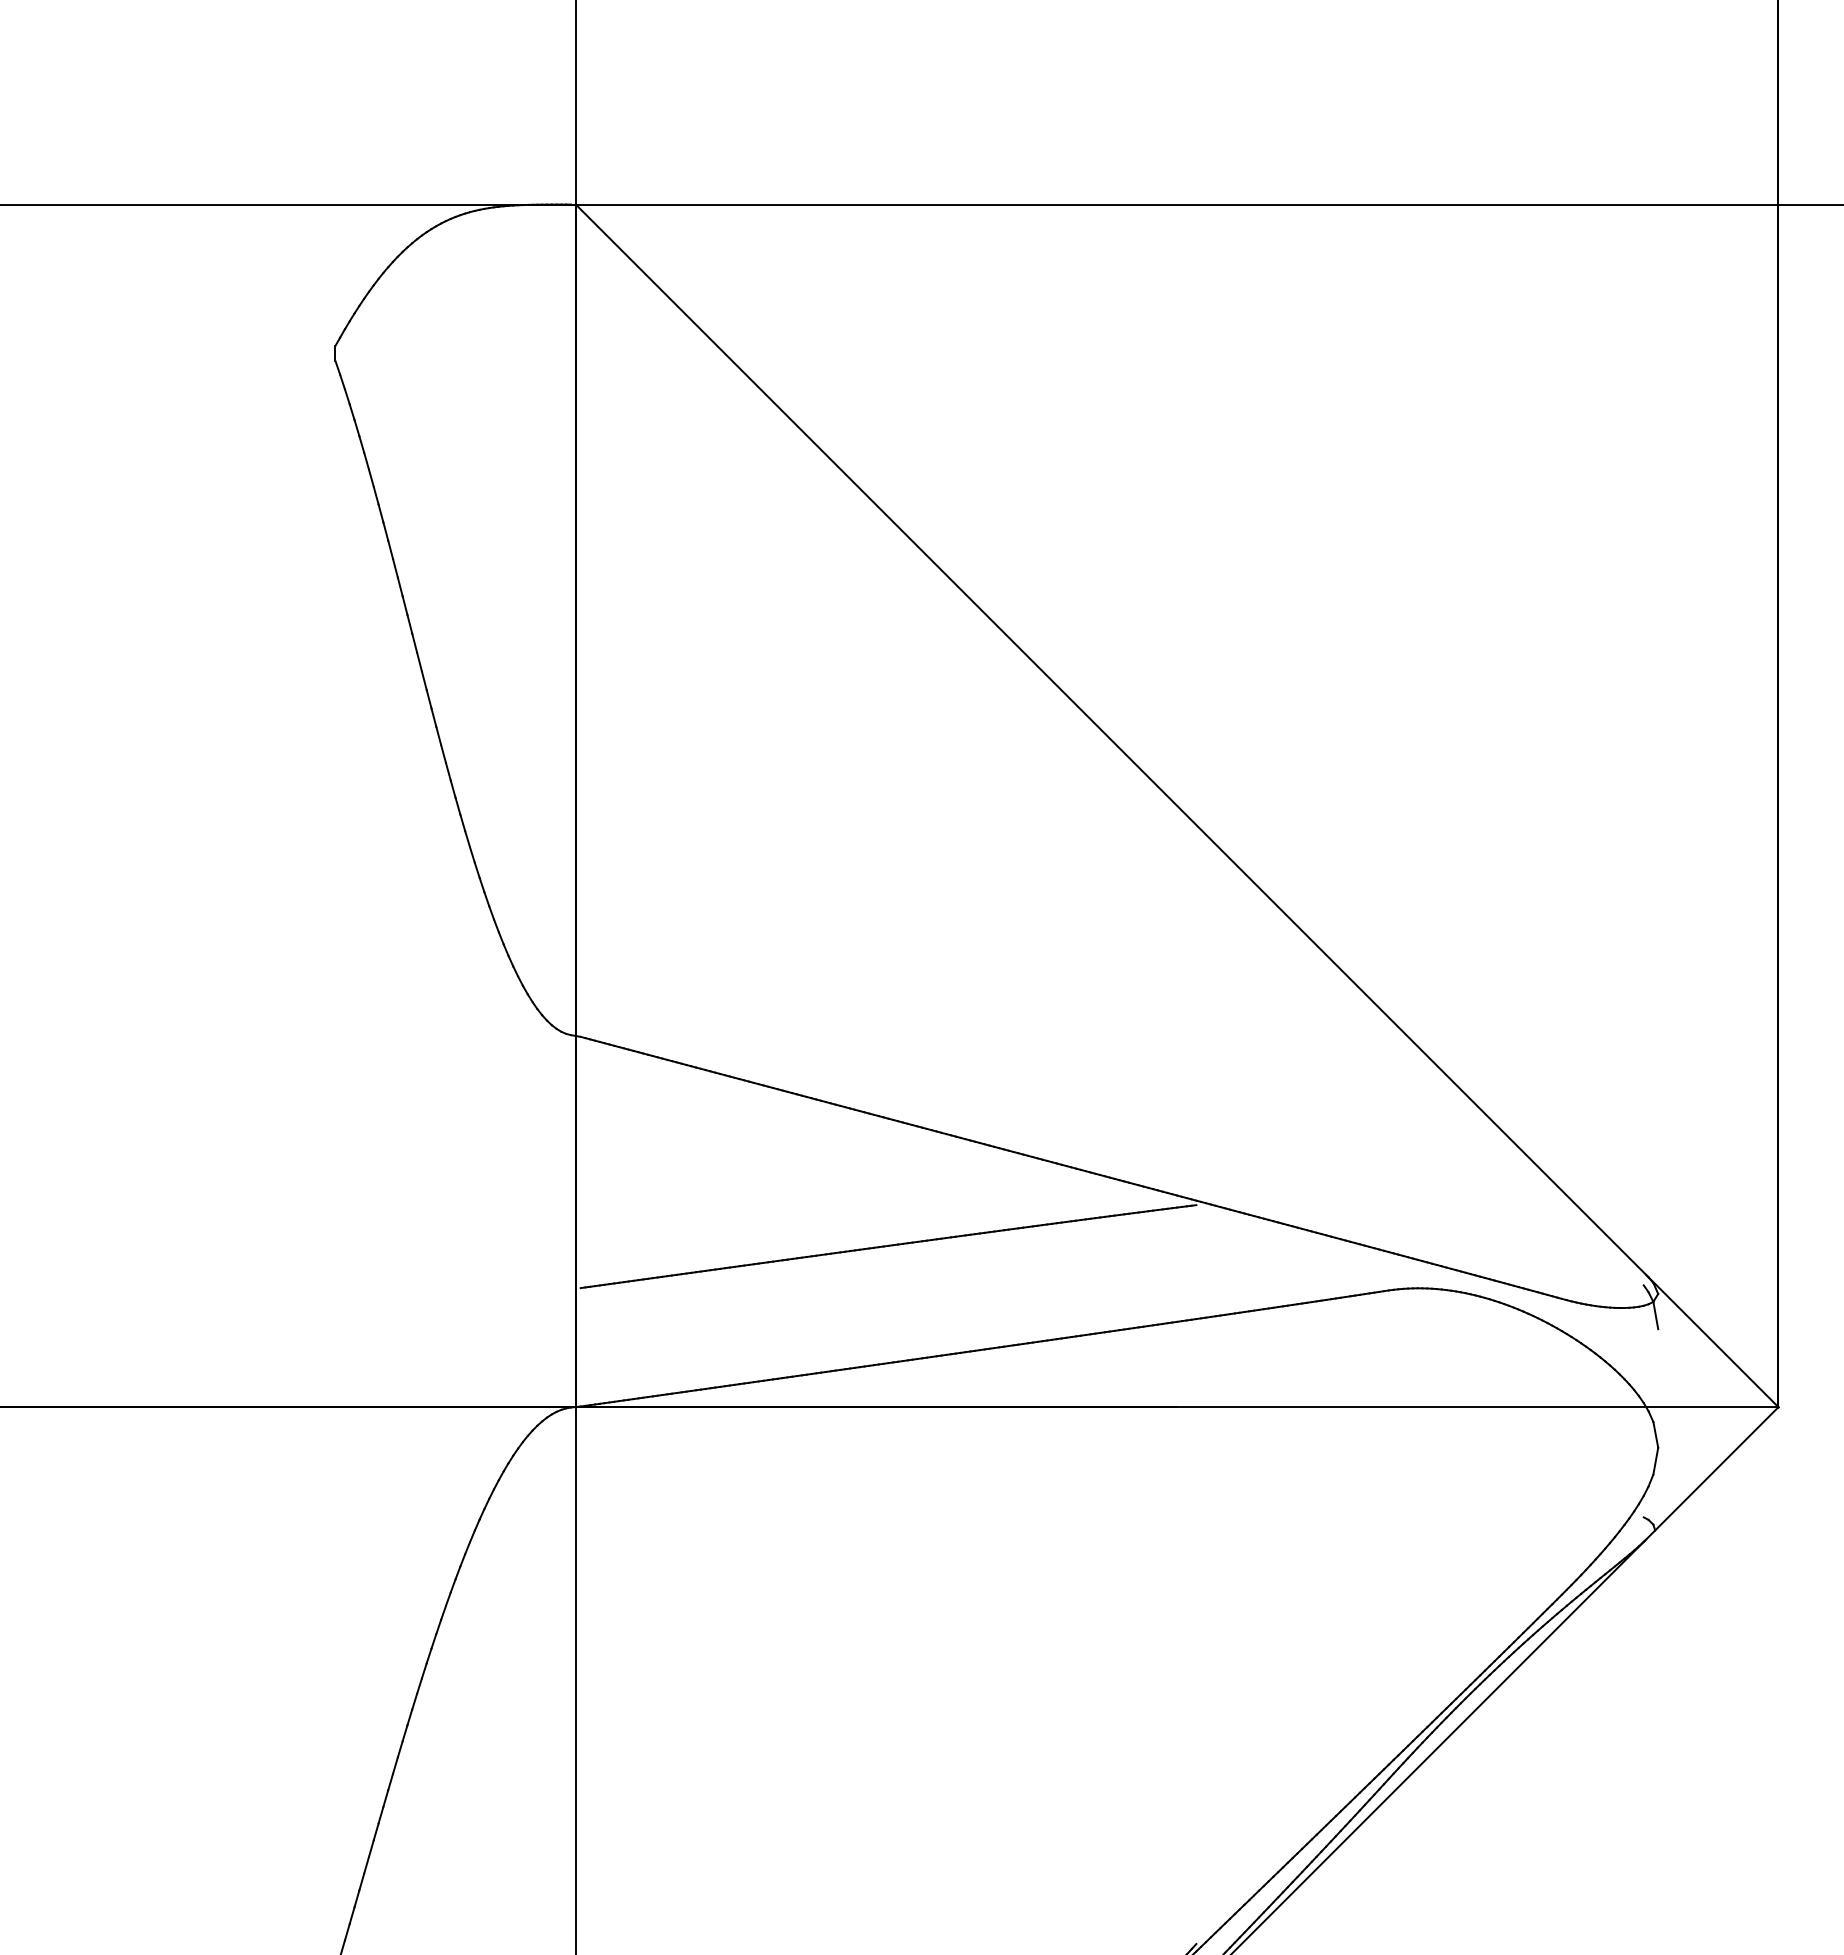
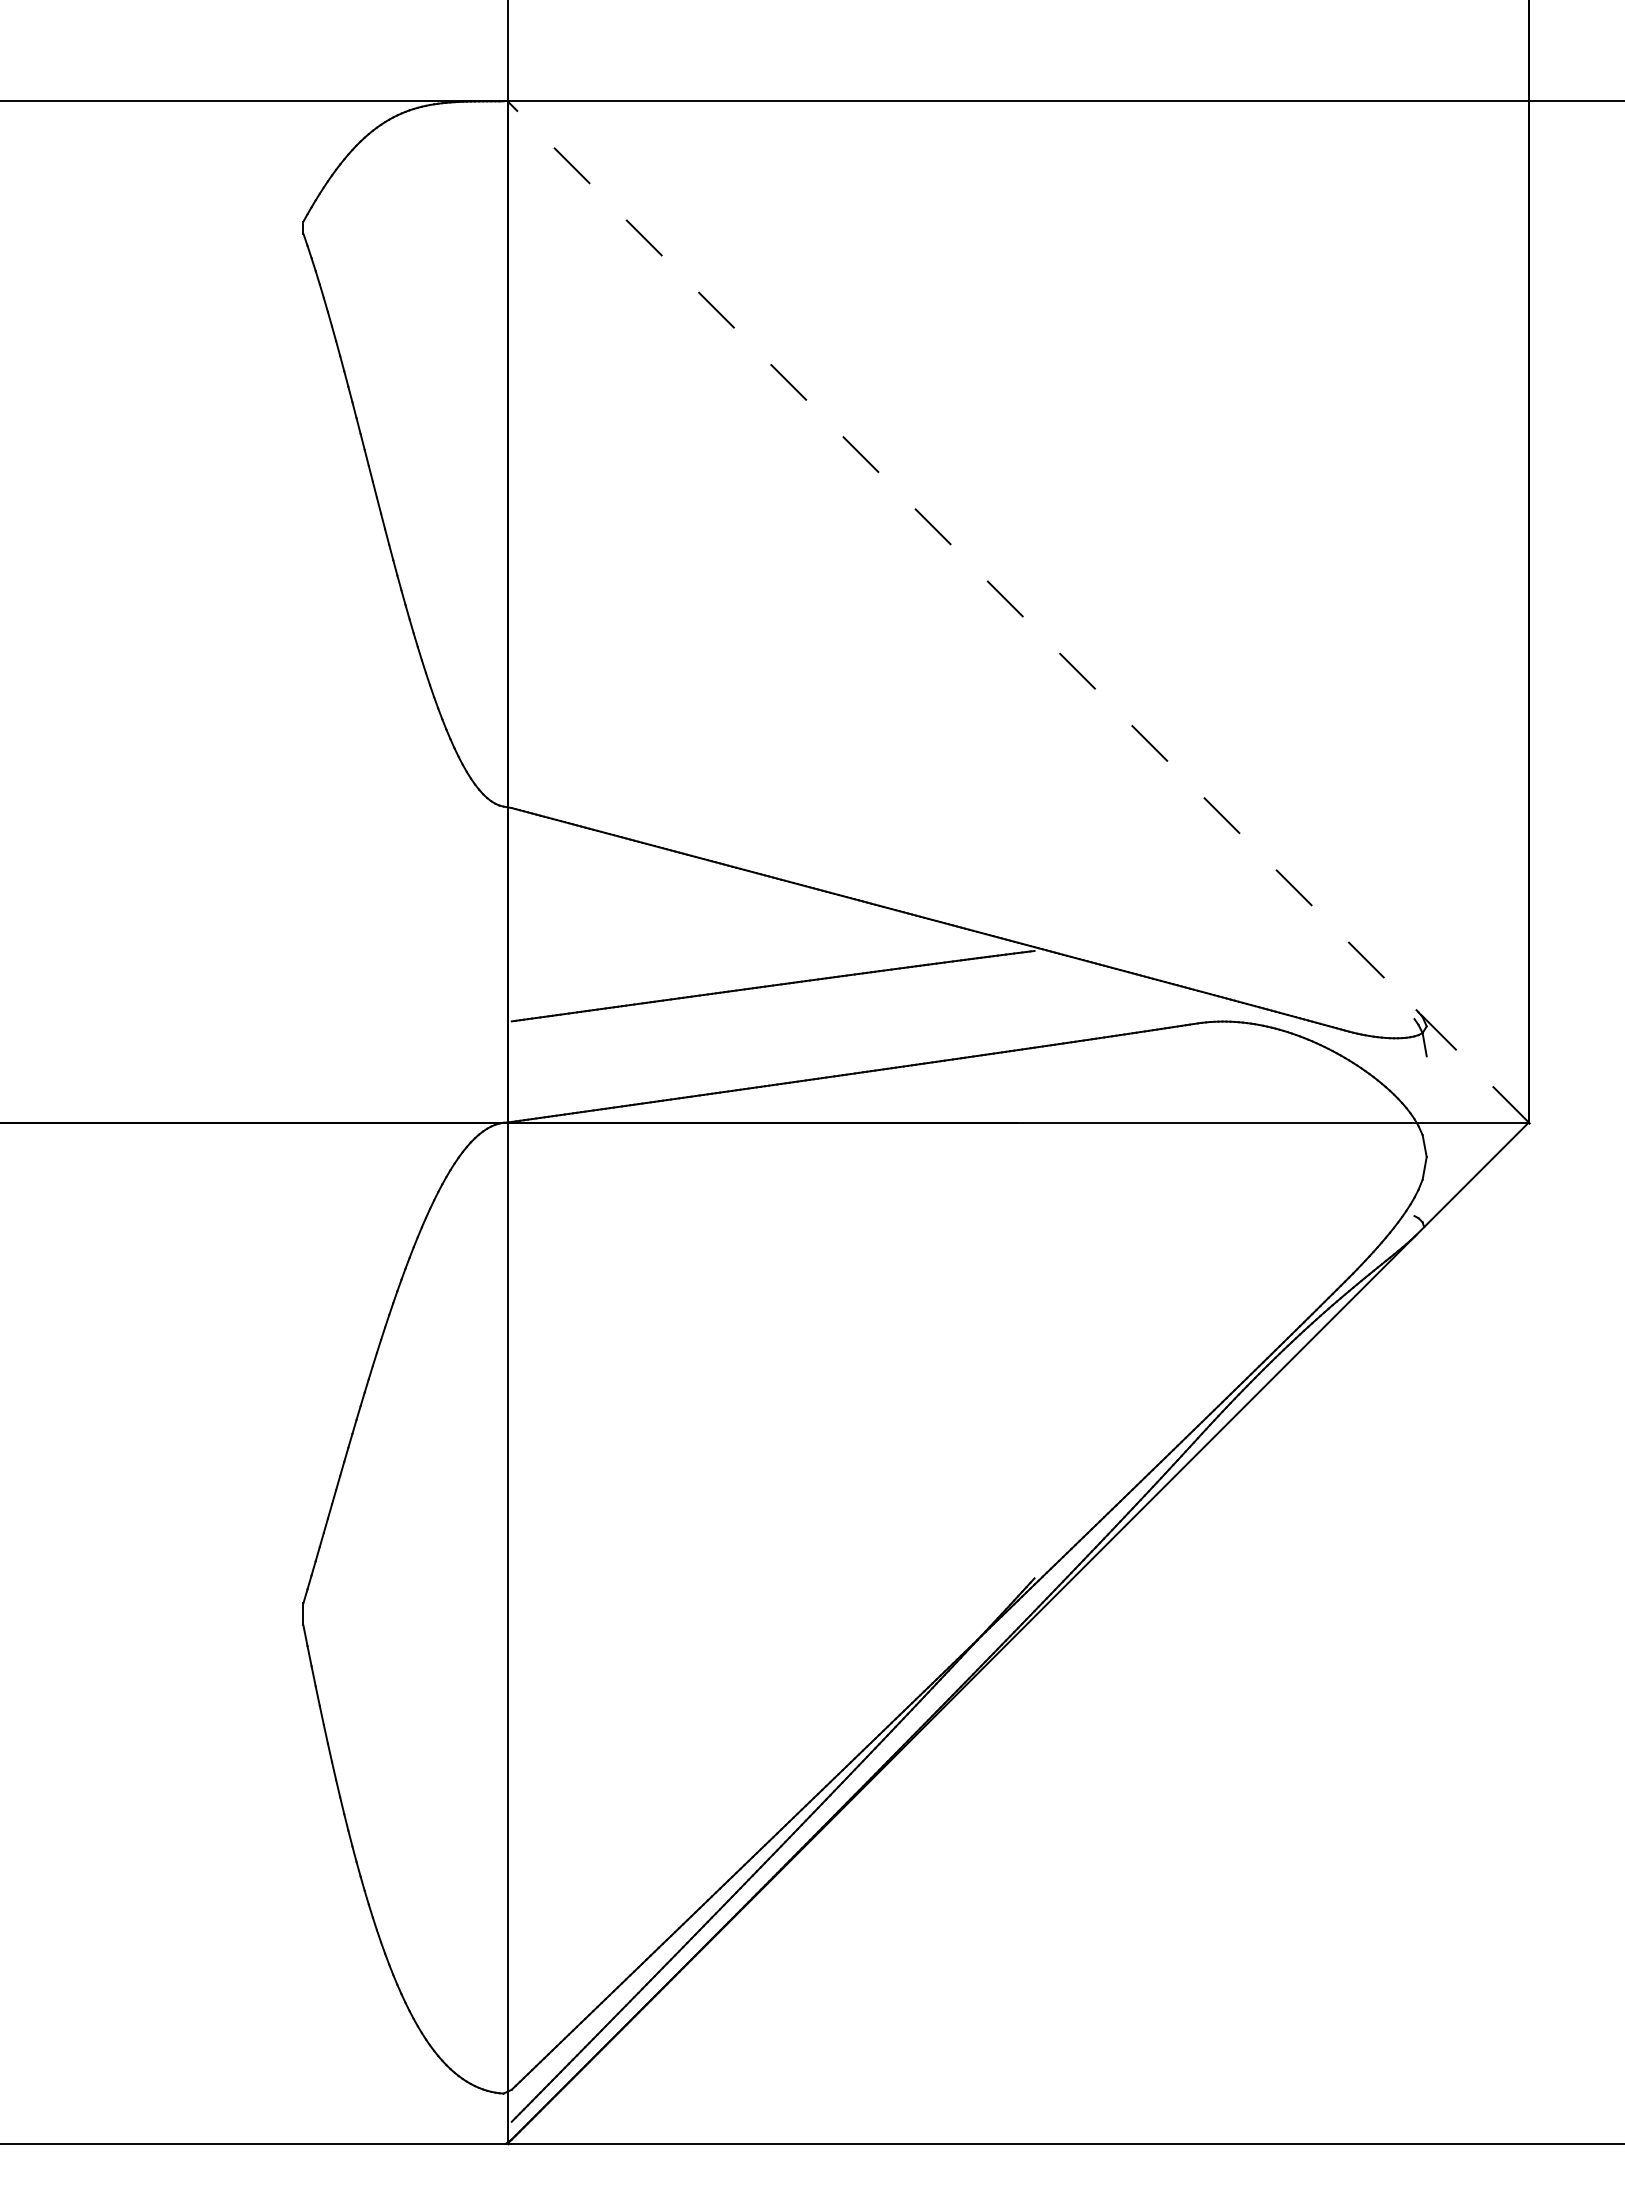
line: (1176, 805) -> (1017, 611), solid -> dashed

